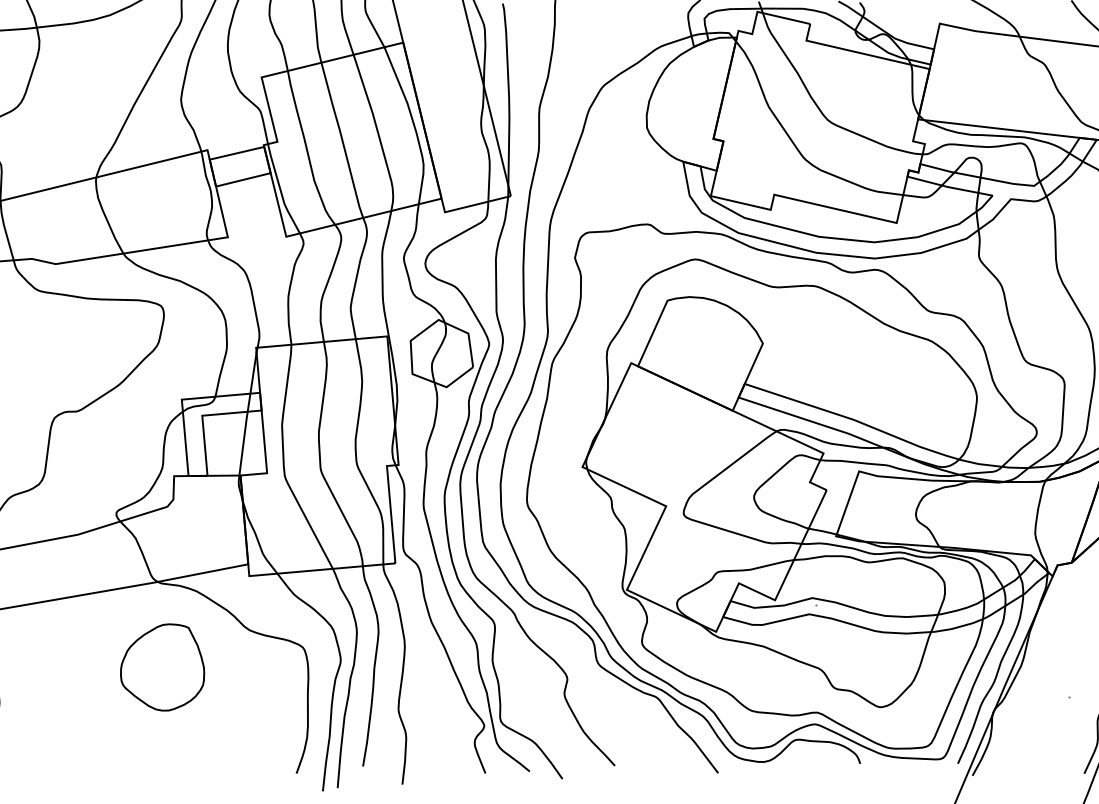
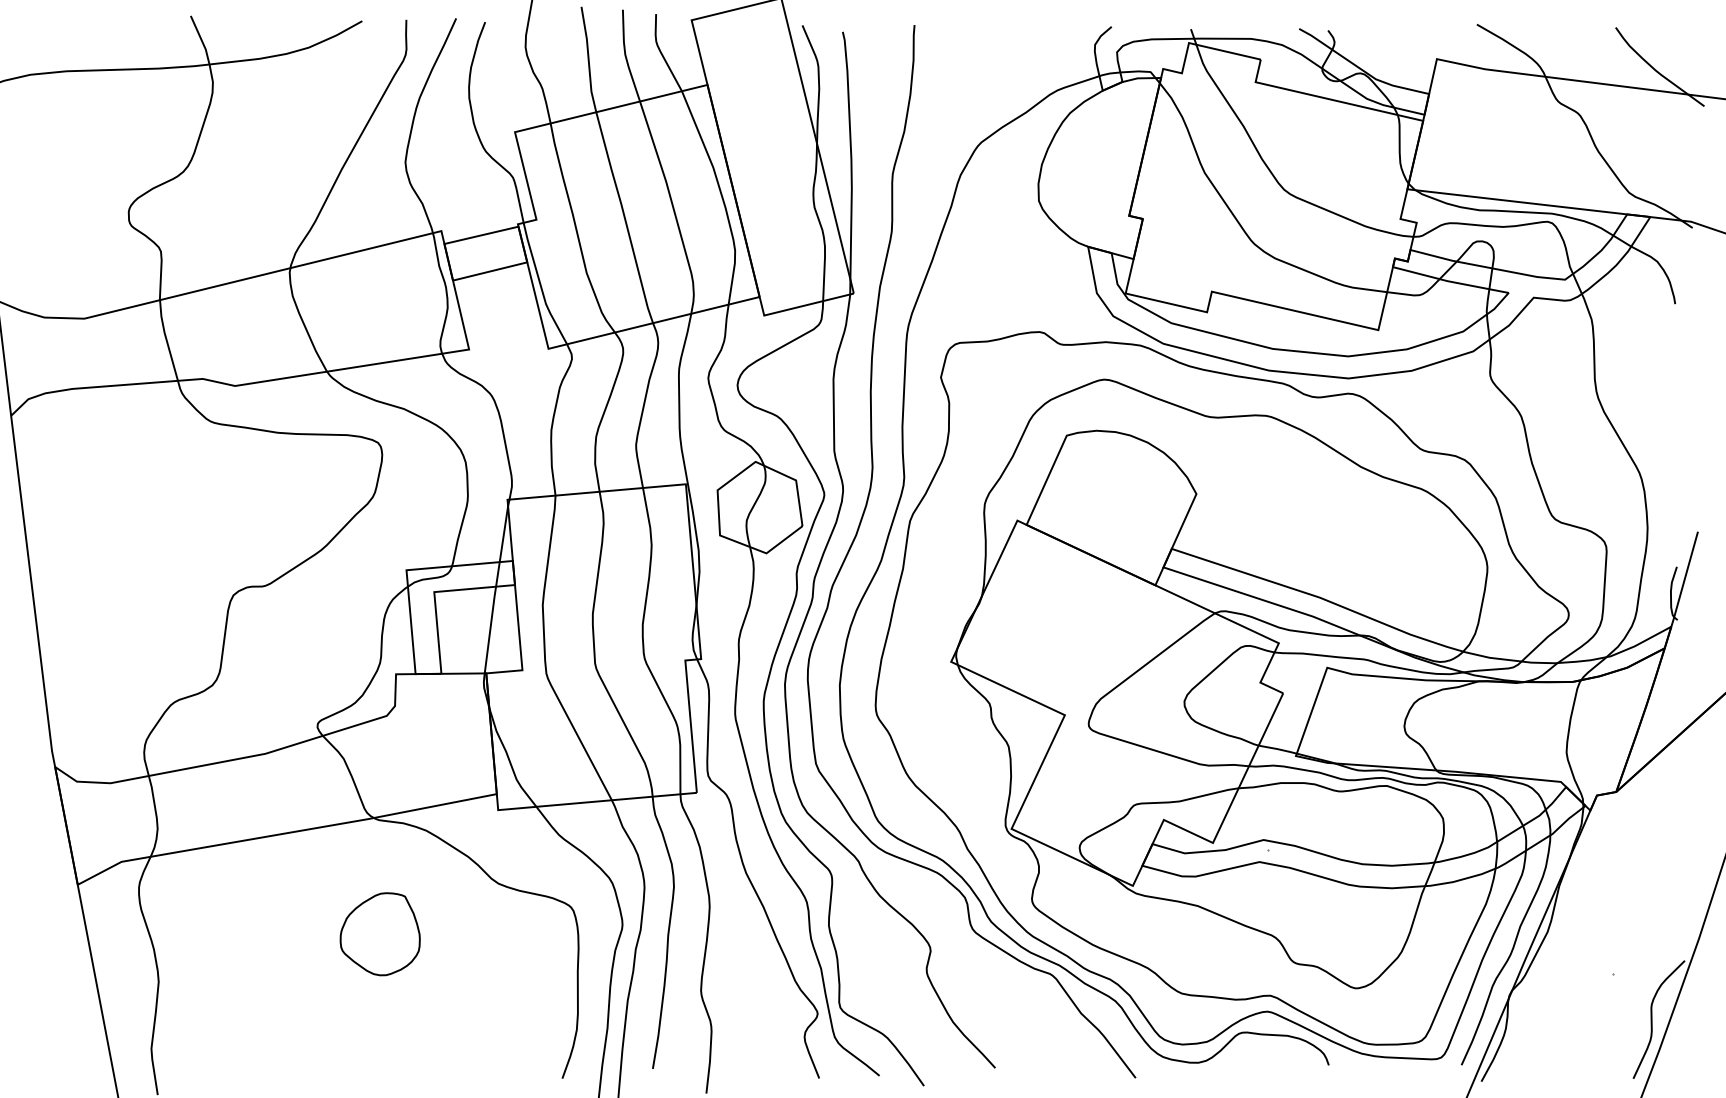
part: (161, 666) -> (379, 933), size x0.7

